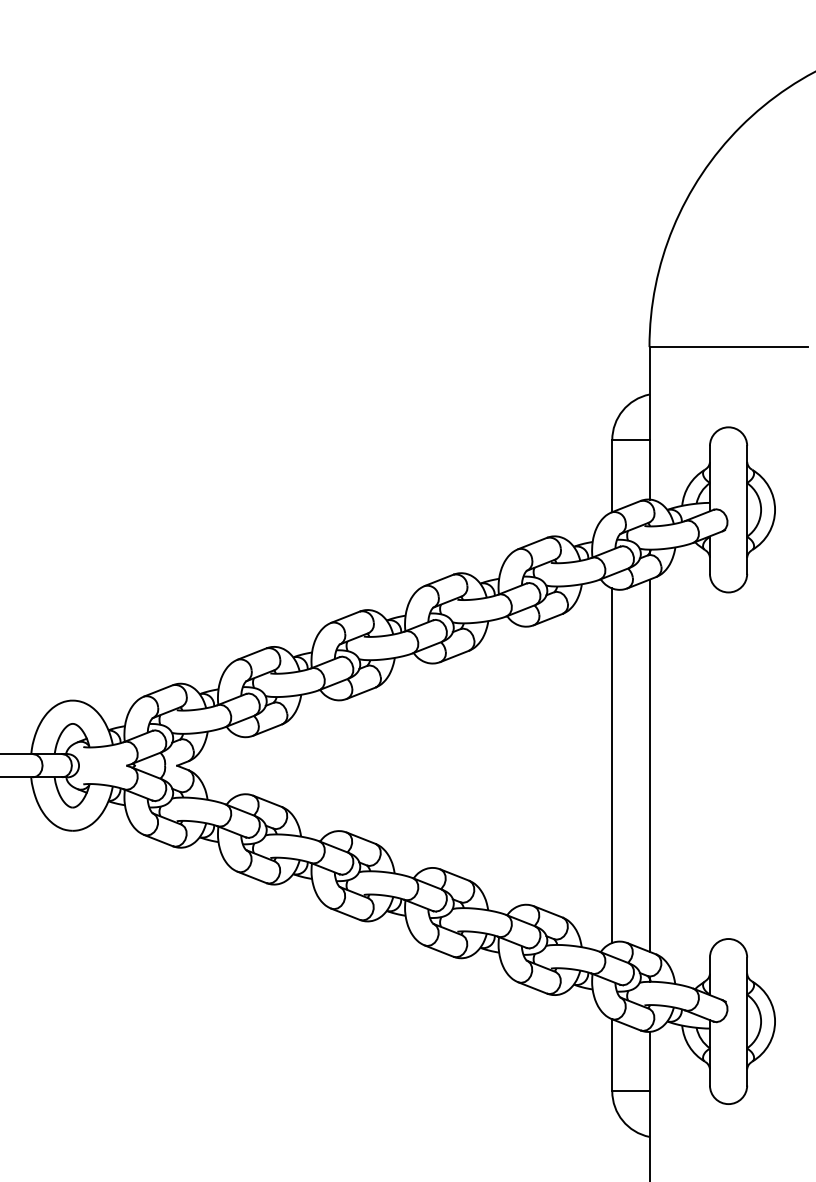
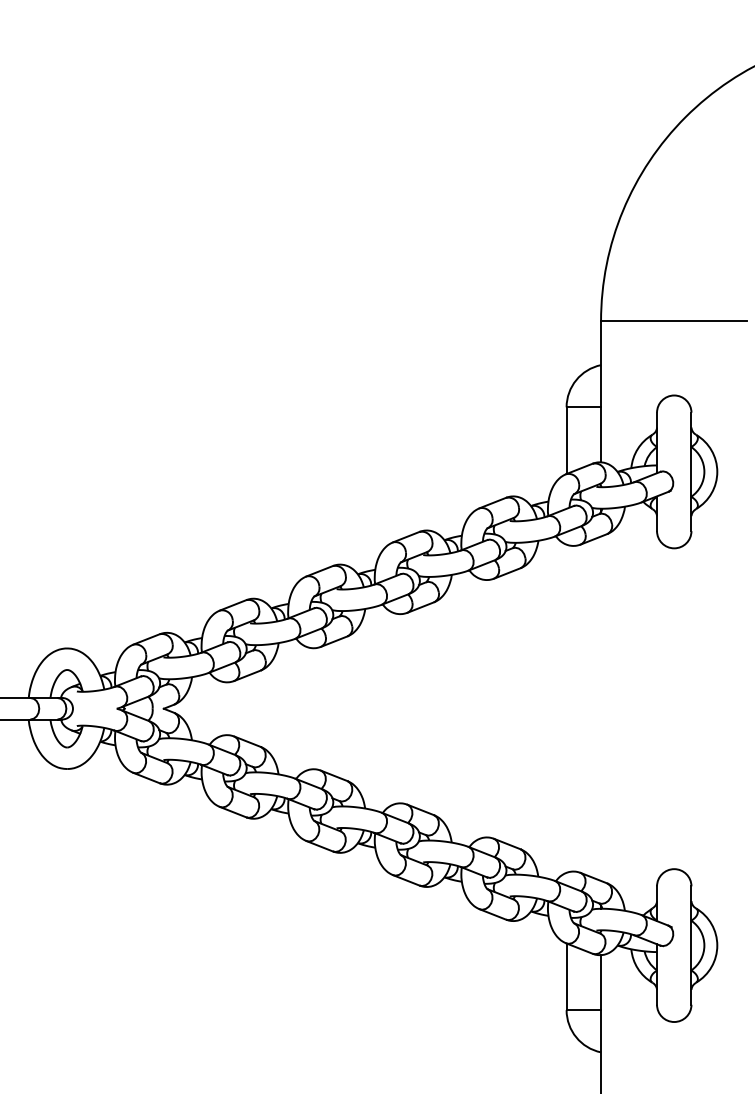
line: (612, 765) -> (566, 708), removed
line: (649, 765) -> (601, 708), removed

